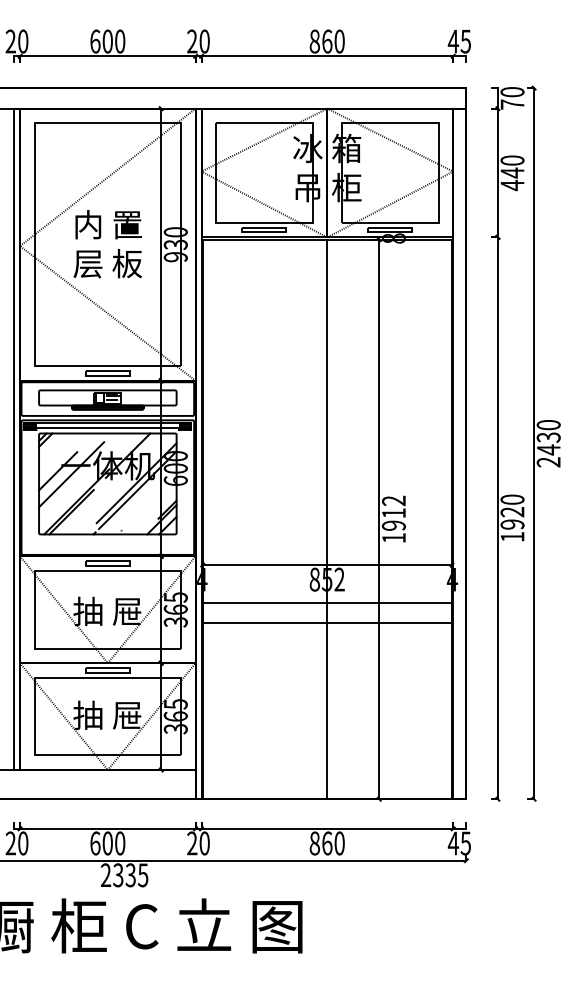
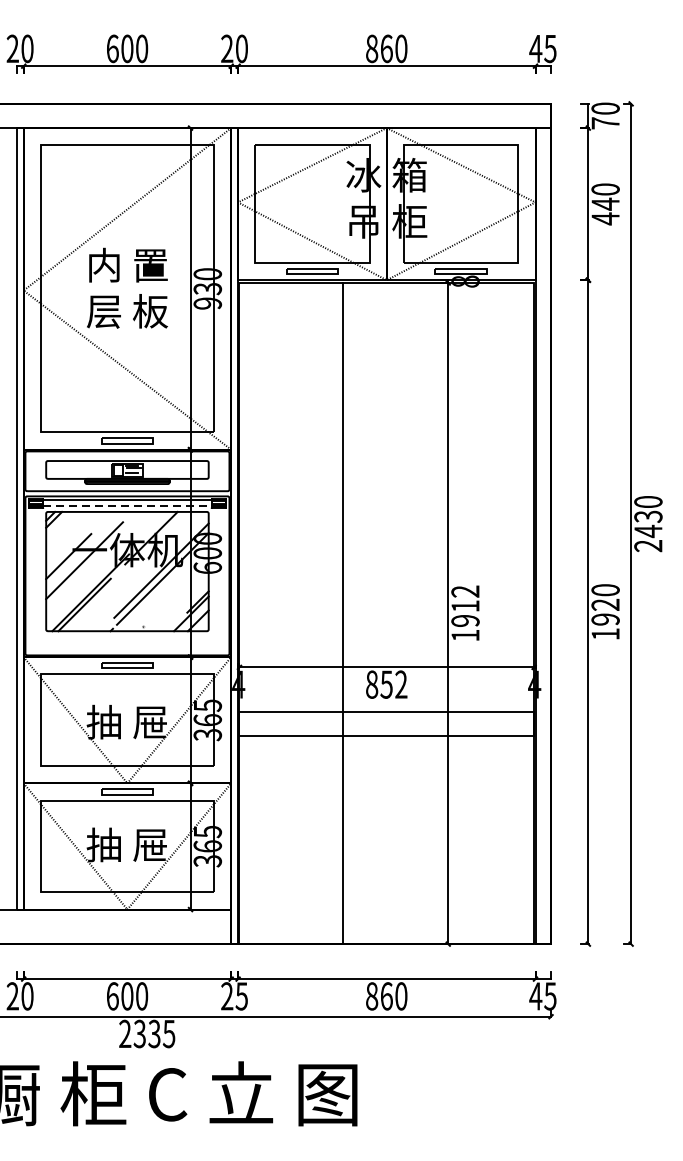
line: (107, 428) -> (127, 506), solid -> dashed
line: (327, 519) -> (343, 613), moved
text: (204, 843) -> (241, 996), 20 -> 25

